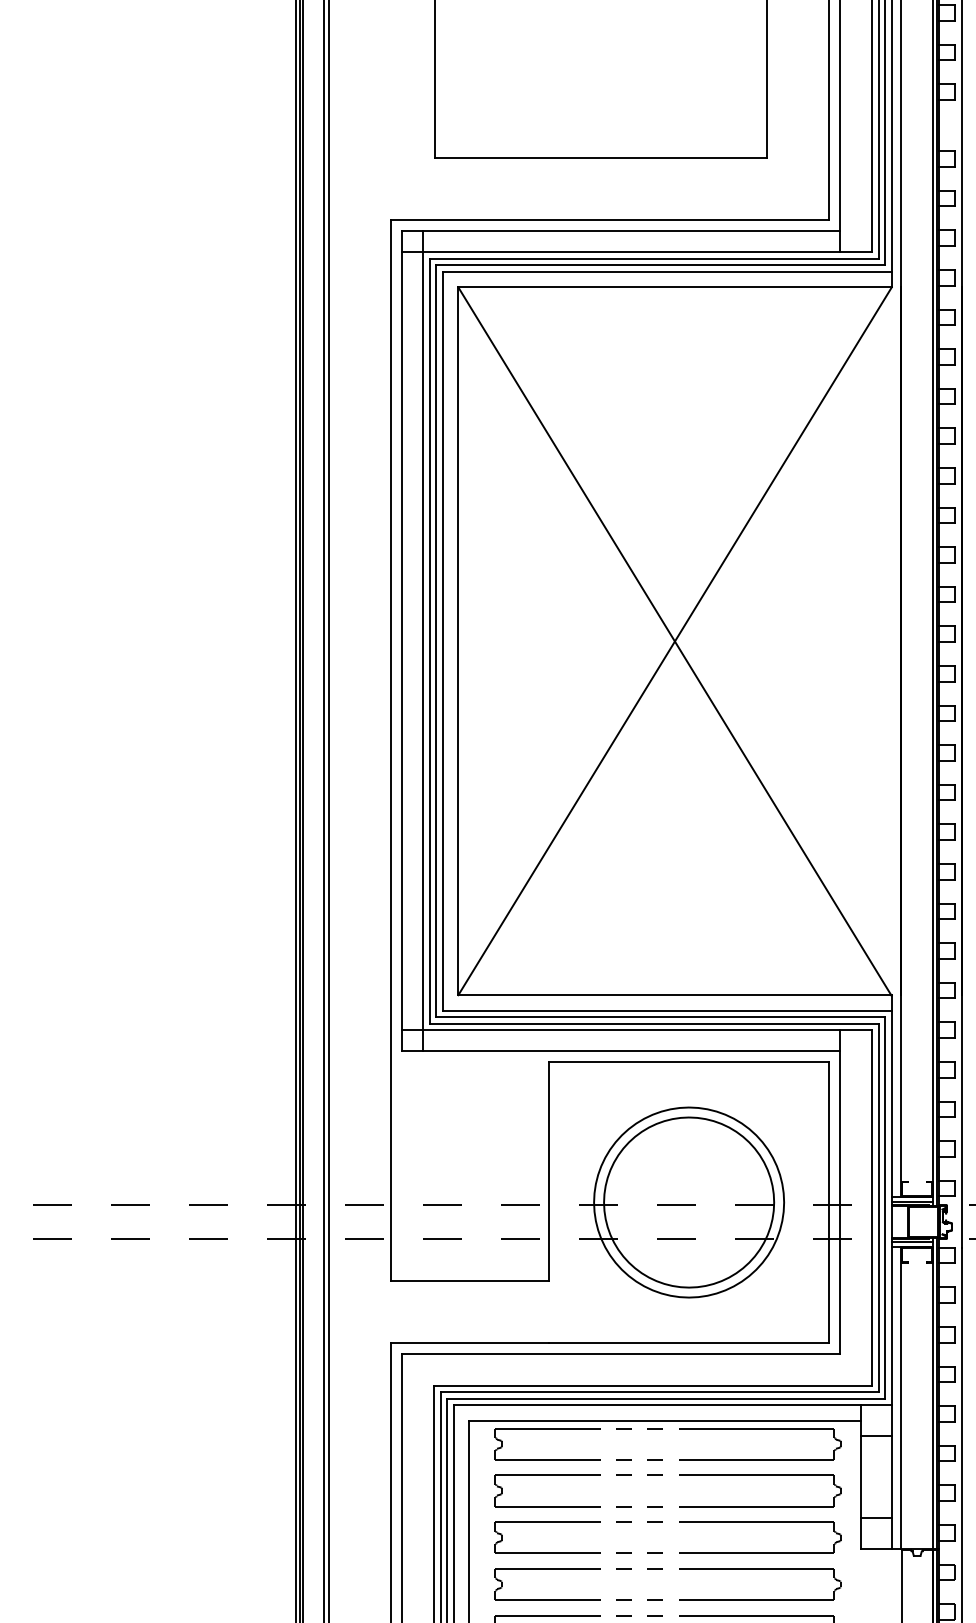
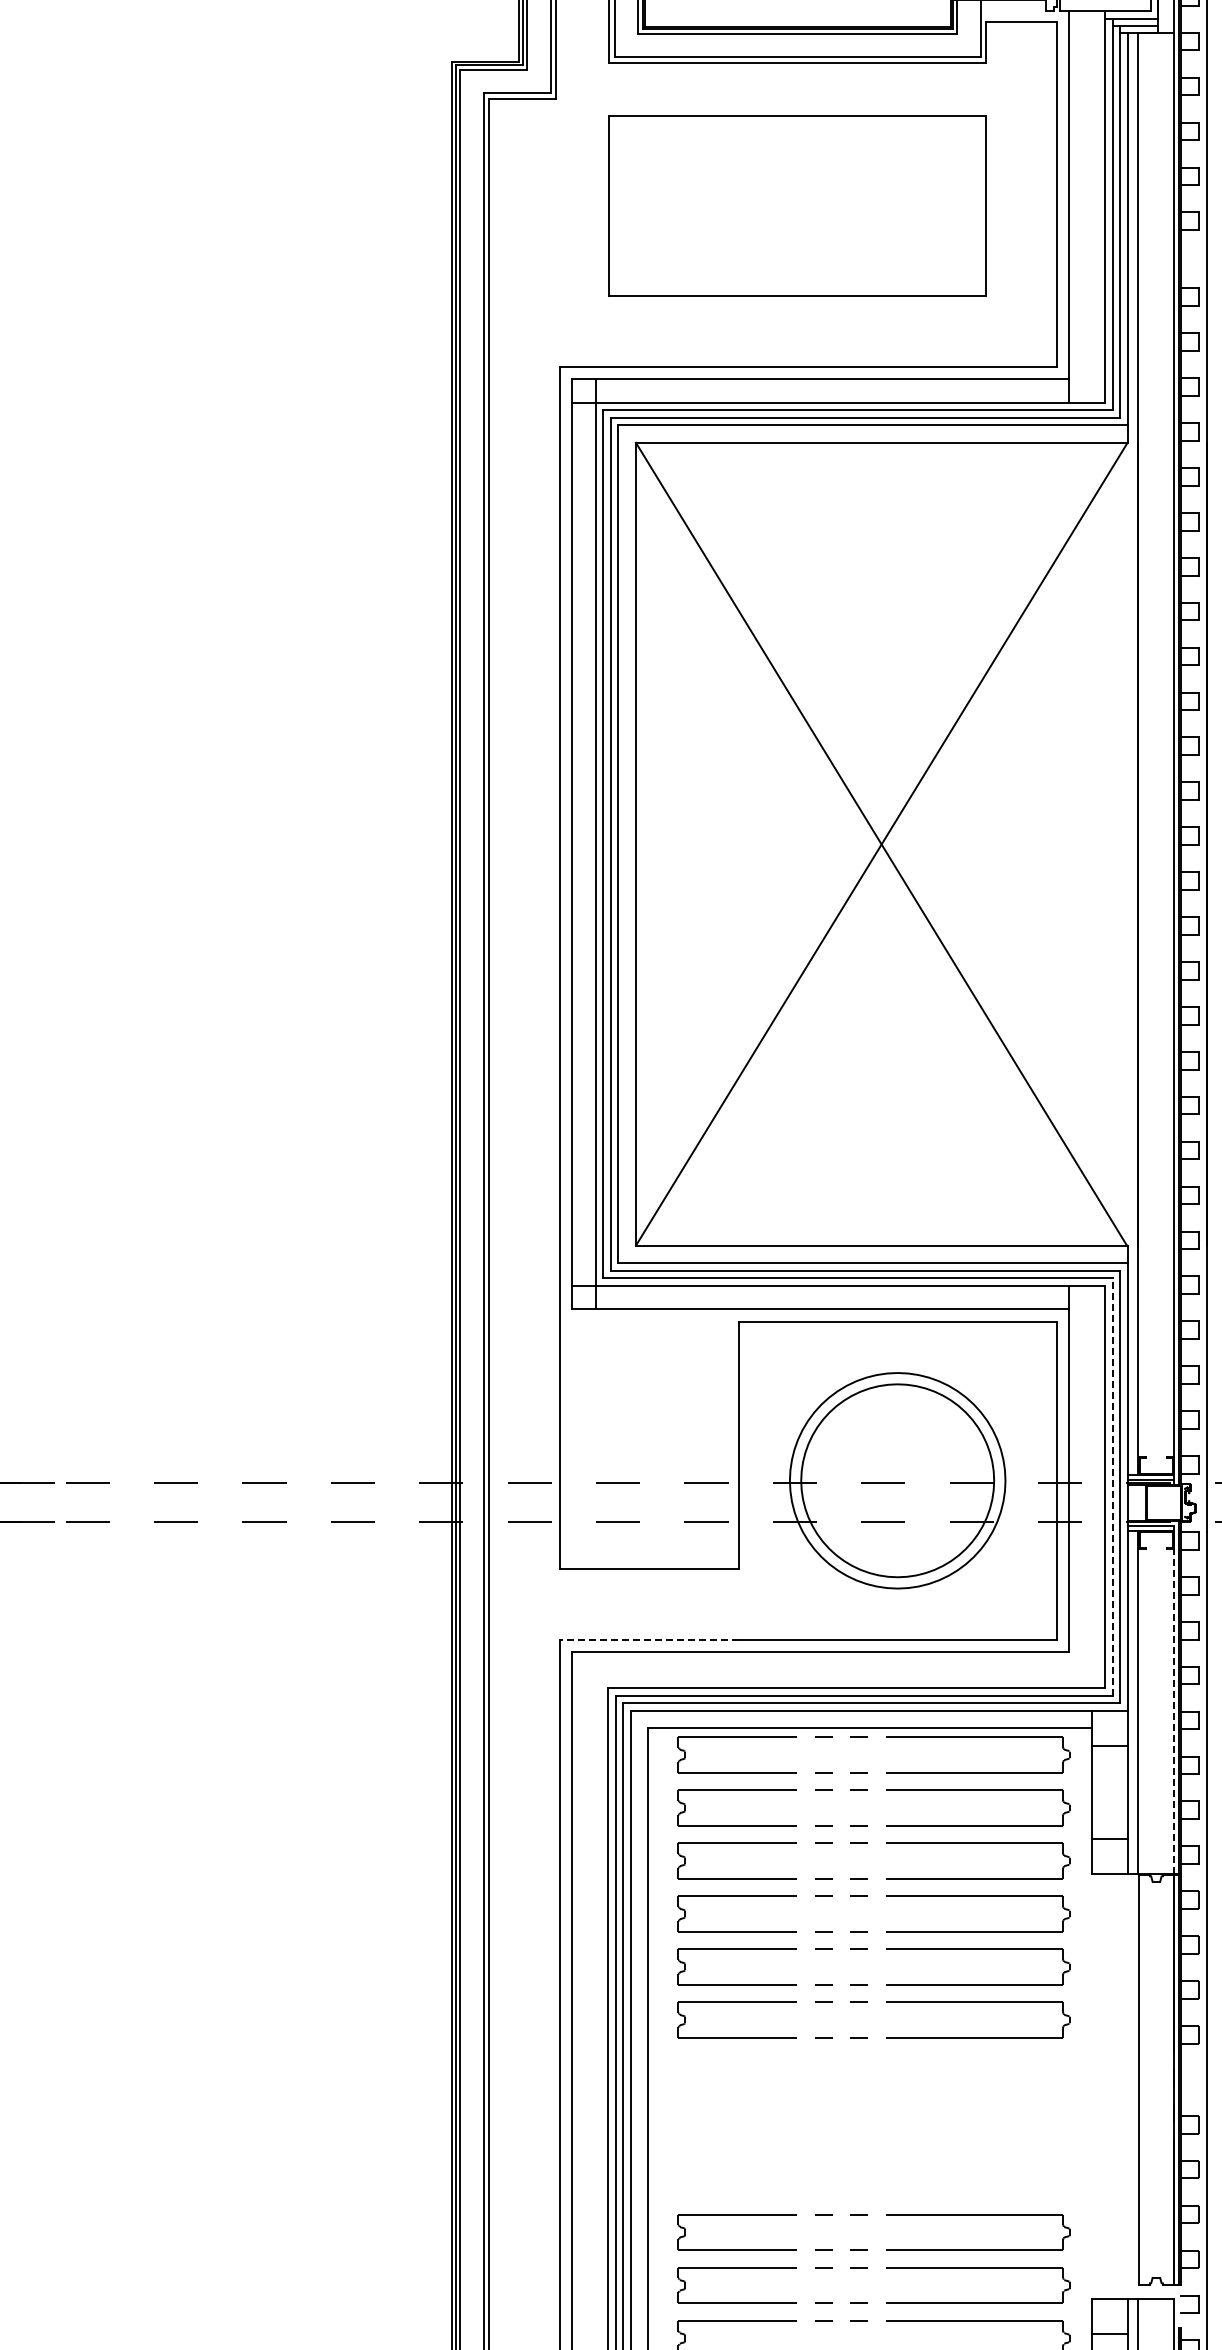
line: (878, 1207) -> (1112, 1486), solid -> dashed
line: (469, 1342) -> (648, 1639), solid -> dashed
line: (933, 1393) -> (1174, 1697), solid -> dashed

